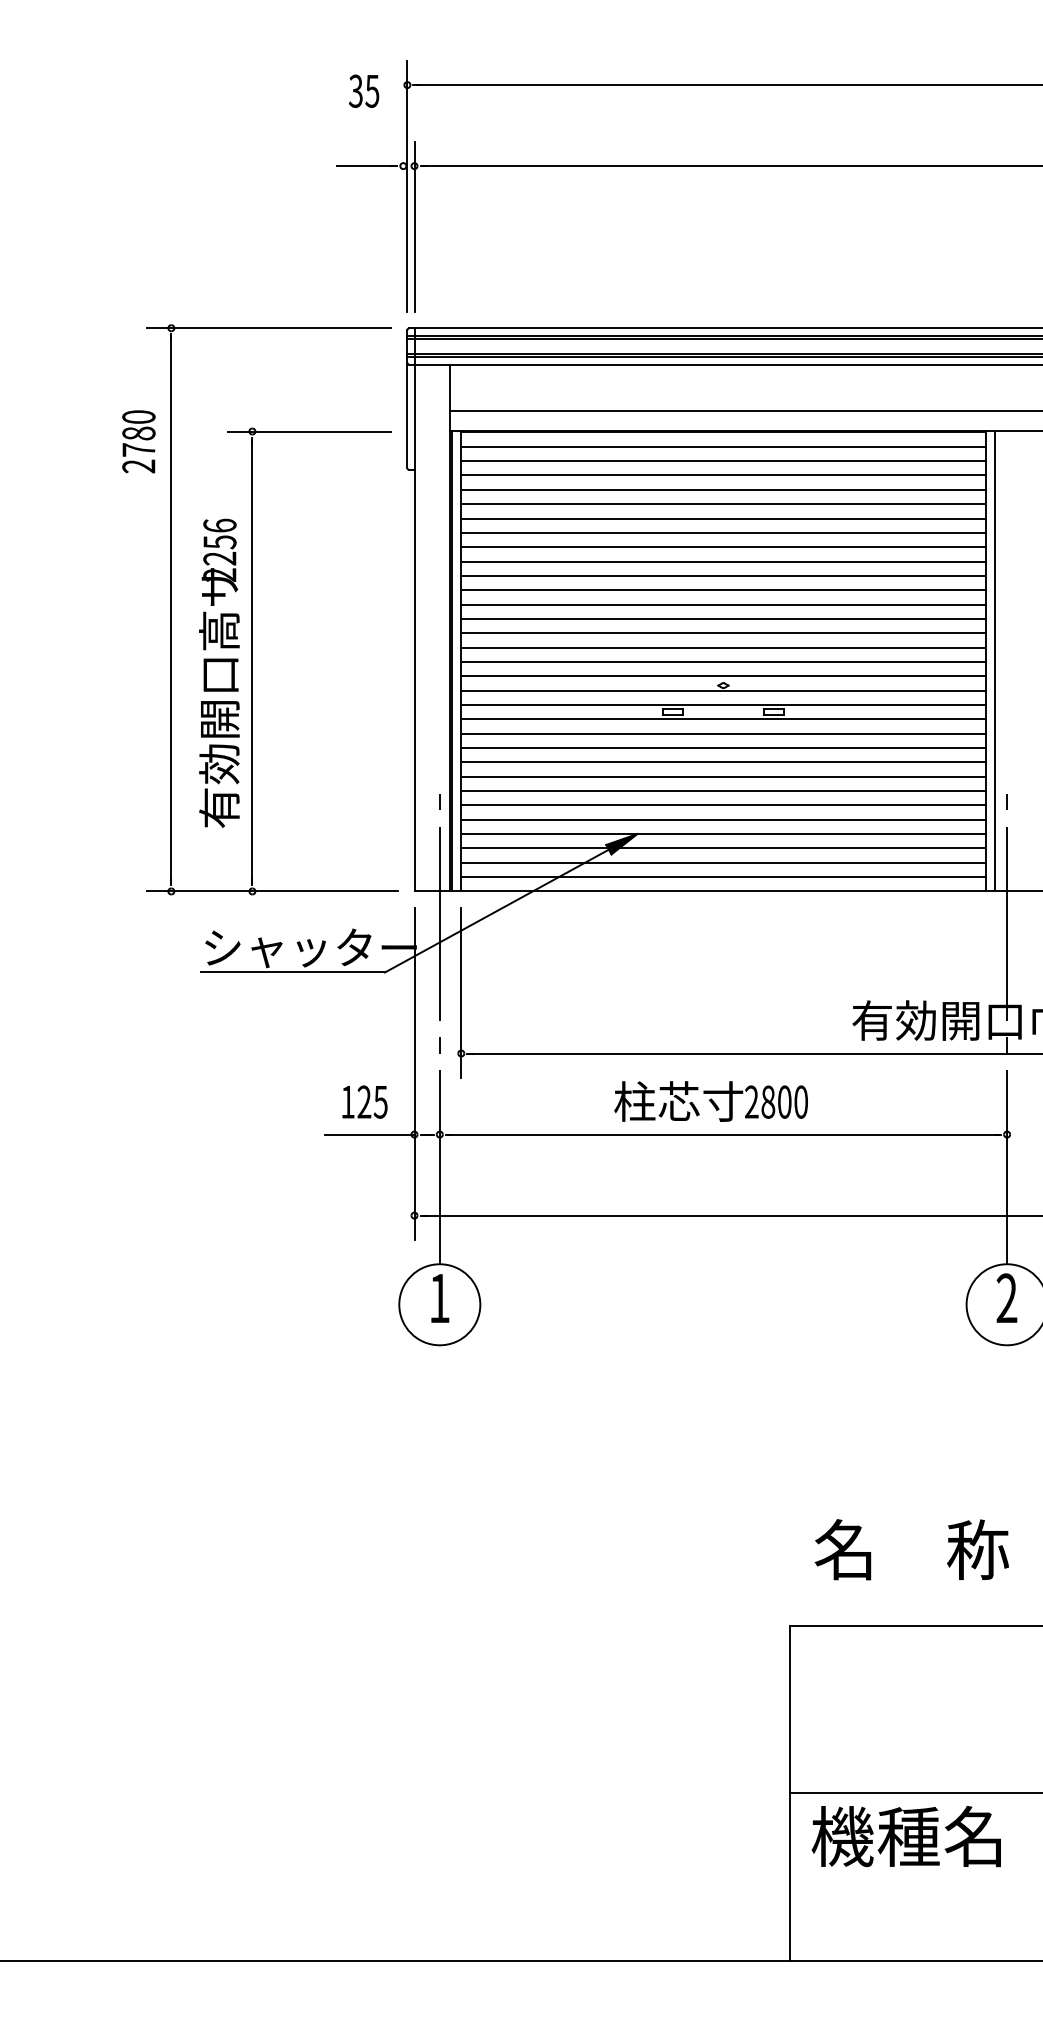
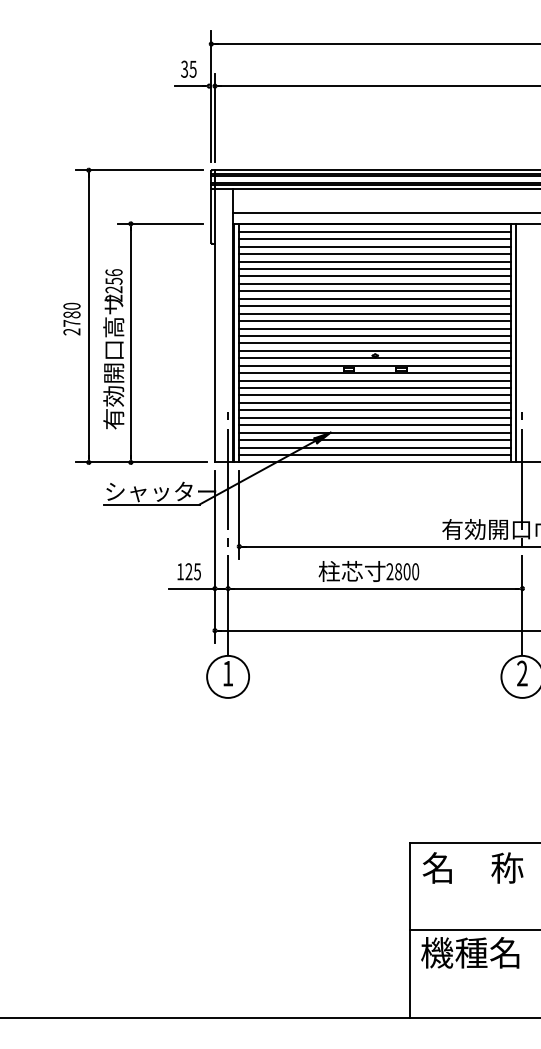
text: (363, 89) -> (188, 68), moved
text: (137, 440) -> (71, 318), moved
text: (910, 1548) -> (472, 867), moved

